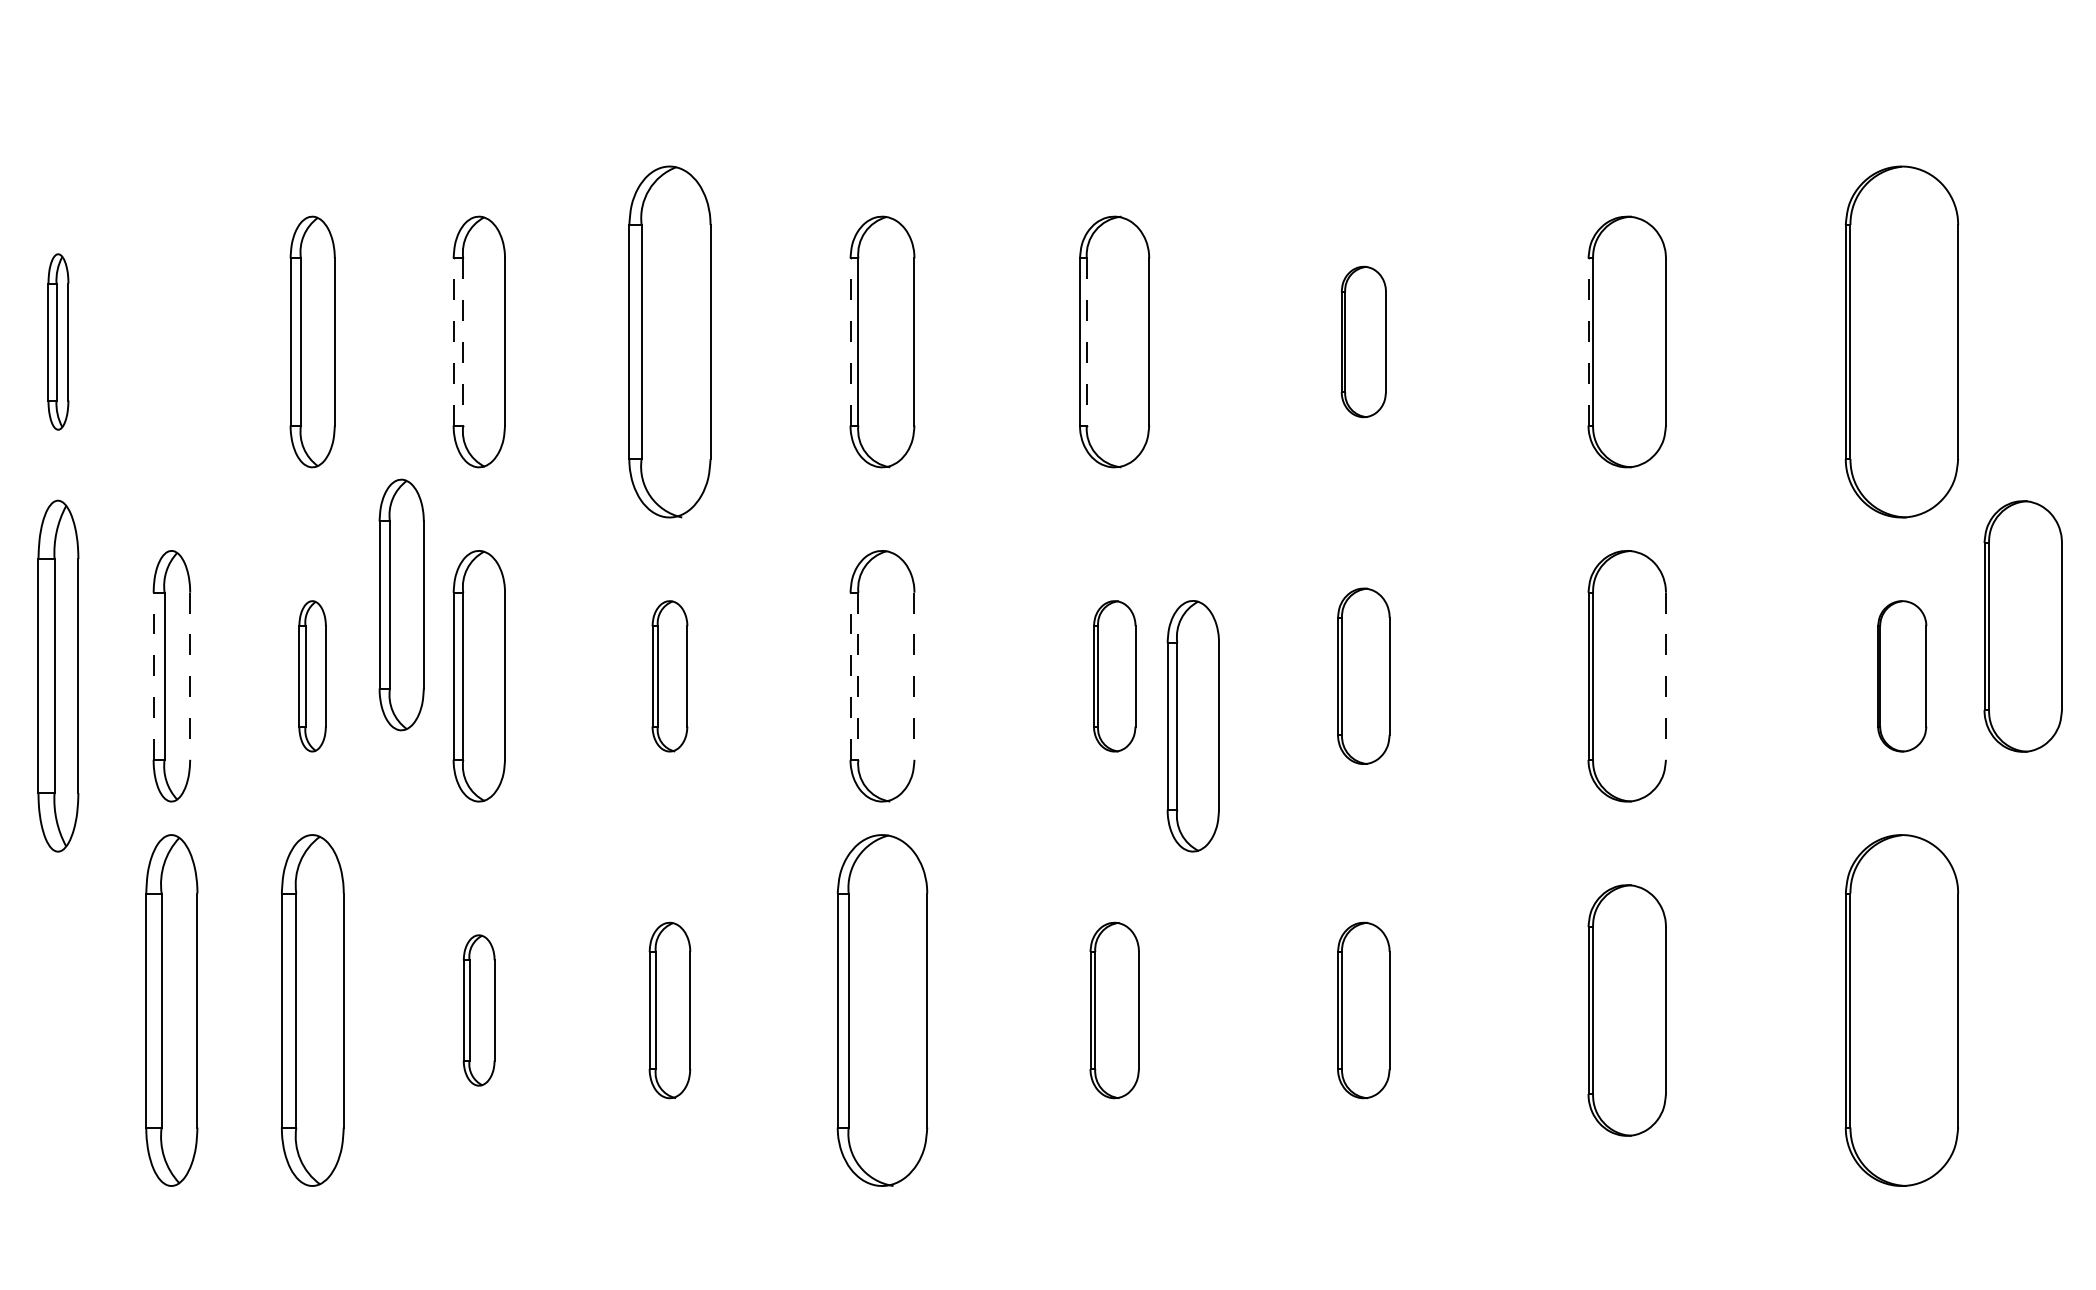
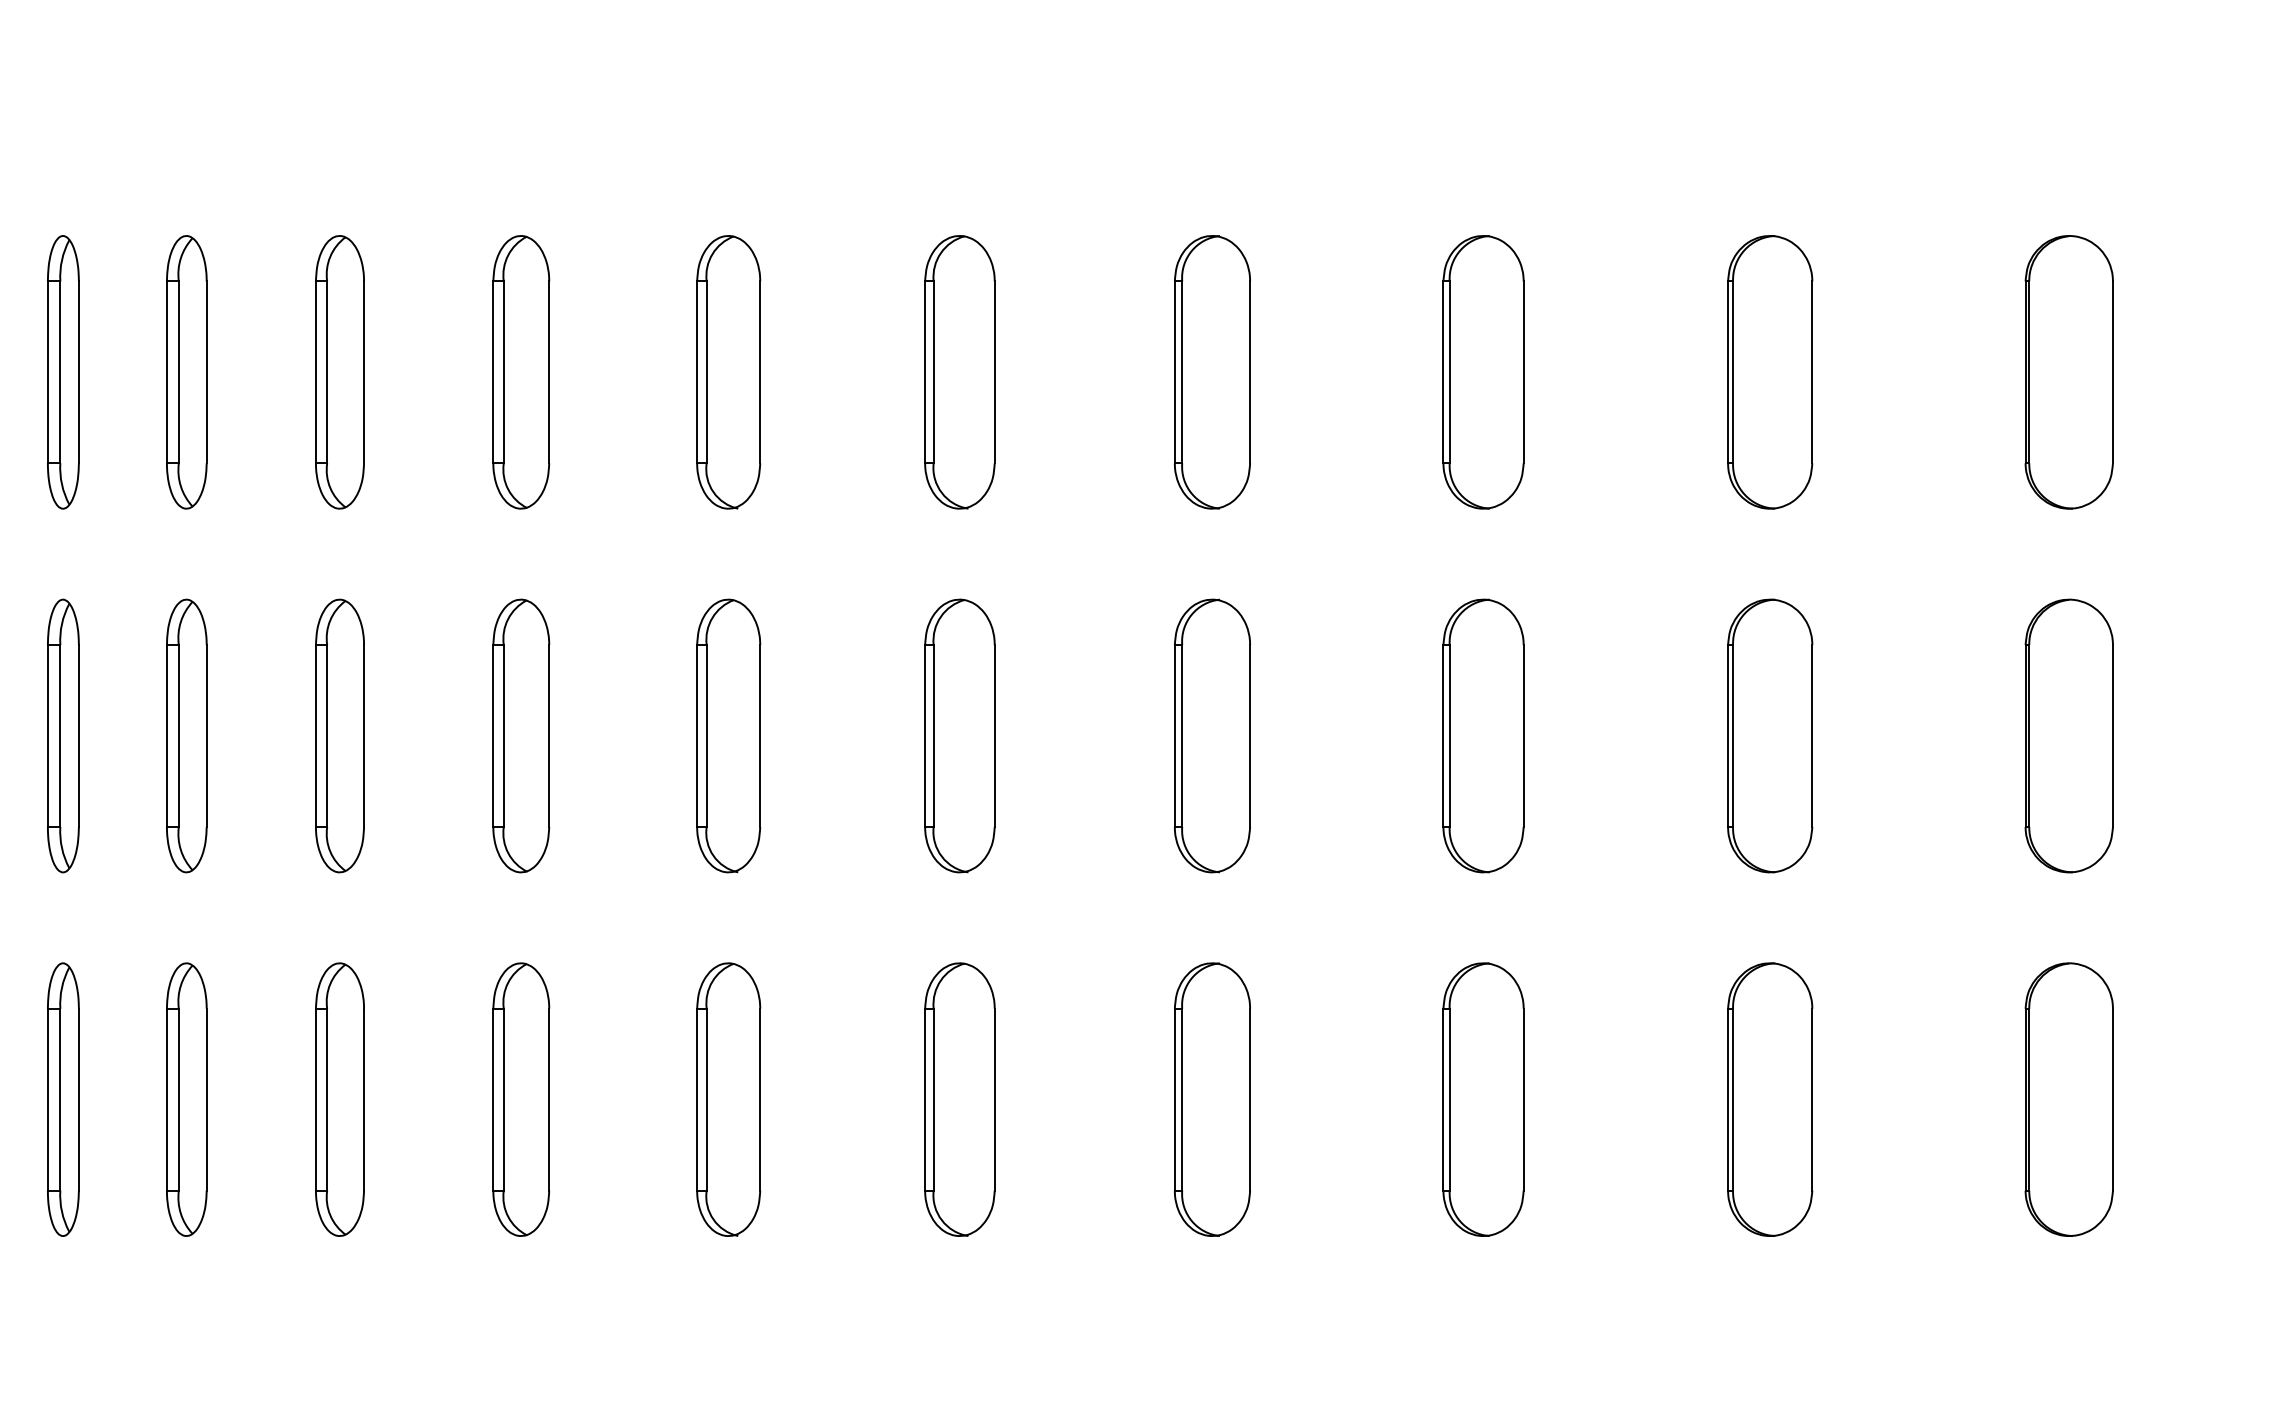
part: (58, 341) -> (63, 371), size x1.43
part: (171, 341) -> (186, 371), added
part: (669, 341) -> (728, 371), size x0.71
part: (1363, 341) -> (1483, 371), size x1.67
part: (1902, 341) -> (2069, 371), size x0.71
line: (453, 342) -> (493, 372), dashed -> solid
line: (463, 342) -> (504, 372), dashed -> solid
line: (850, 342) -> (925, 372), dashed -> solid
line: (1086, 342) -> (1181, 372), dashed -> solid
line: (1588, 342) -> (1728, 372), dashed -> solid
part: (401, 604) -> (436, 657), removed
part: (2022, 626) -> (2200, 681), removed
part: (58, 676) -> (63, 736), size x0.71
line: (153, 676) -> (166, 736), dashed -> solid
line: (190, 676) -> (207, 736), dashed -> solid
part: (312, 676) -> (339, 736), size x1.67
part: (669, 676) -> (728, 736), size x1.67
line: (850, 676) -> (925, 736), dashed -> solid
line: (858, 676) -> (933, 736), dashed -> solid
line: (914, 676) -> (994, 736), dashed -> solid
part: (1114, 676) -> (1212, 736), size x1.67
part: (1363, 676) -> (1483, 736), size x1.43
line: (1665, 676) -> (1811, 736), dashed -> solid
part: (1902, 676) -> (2069, 736), size x1.67
part: (1192, 726) -> (1297, 790), removed
part: (58, 1010) -> (63, 1099), added
part: (171, 1010) -> (186, 1099), size x0.71
part: (312, 1010) -> (339, 1099), size x0.71
part: (478, 1010) -> (520, 1099), size x1.67
part: (669, 1010) -> (728, 1099), size x1.43
part: (882, 1010) -> (959, 1099), size x0.71
part: (1114, 1010) -> (1212, 1099), size x1.43
part: (1363, 1010) -> (1483, 1099), size x1.43
part: (1902, 1010) -> (2069, 1099), size x0.71

